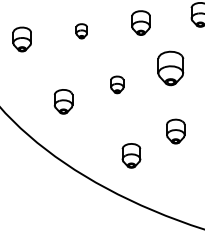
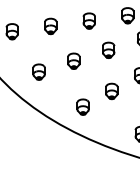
part: (81, 31) -> (50, 26), size x1.67
part: (170, 66) -> (108, 49), size x0.71
part: (116, 83) -> (73, 60), size x1.43

